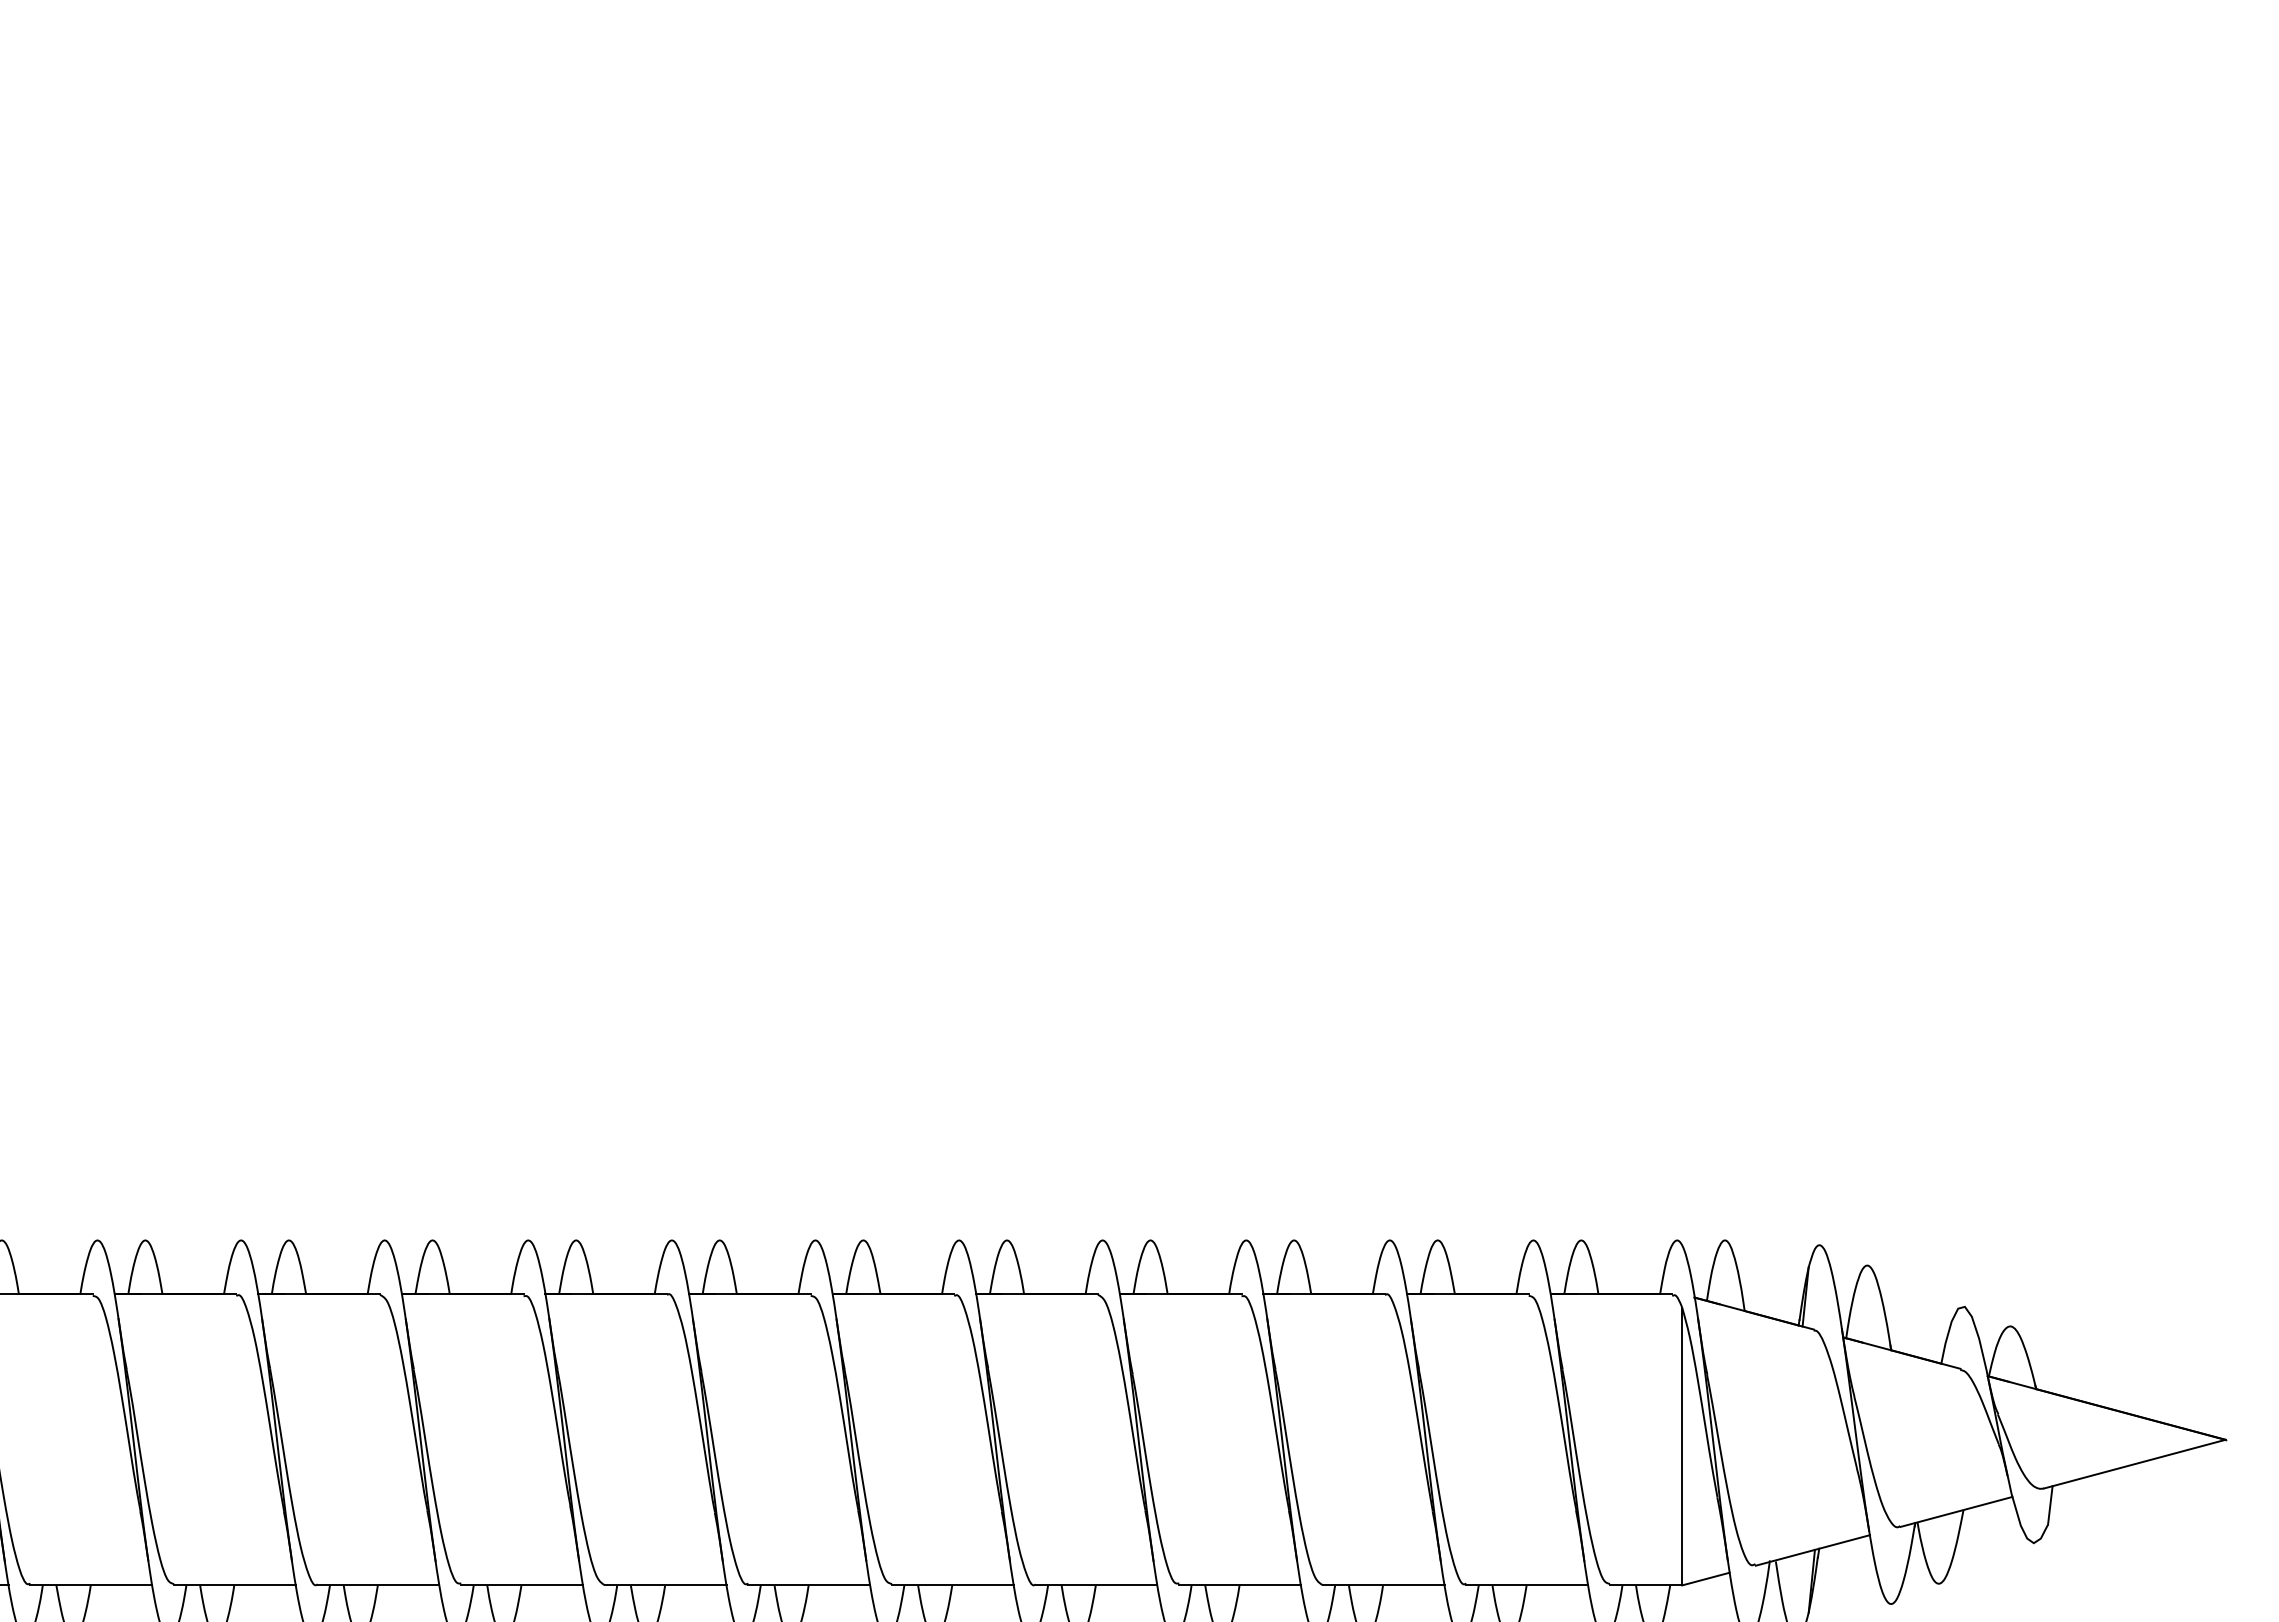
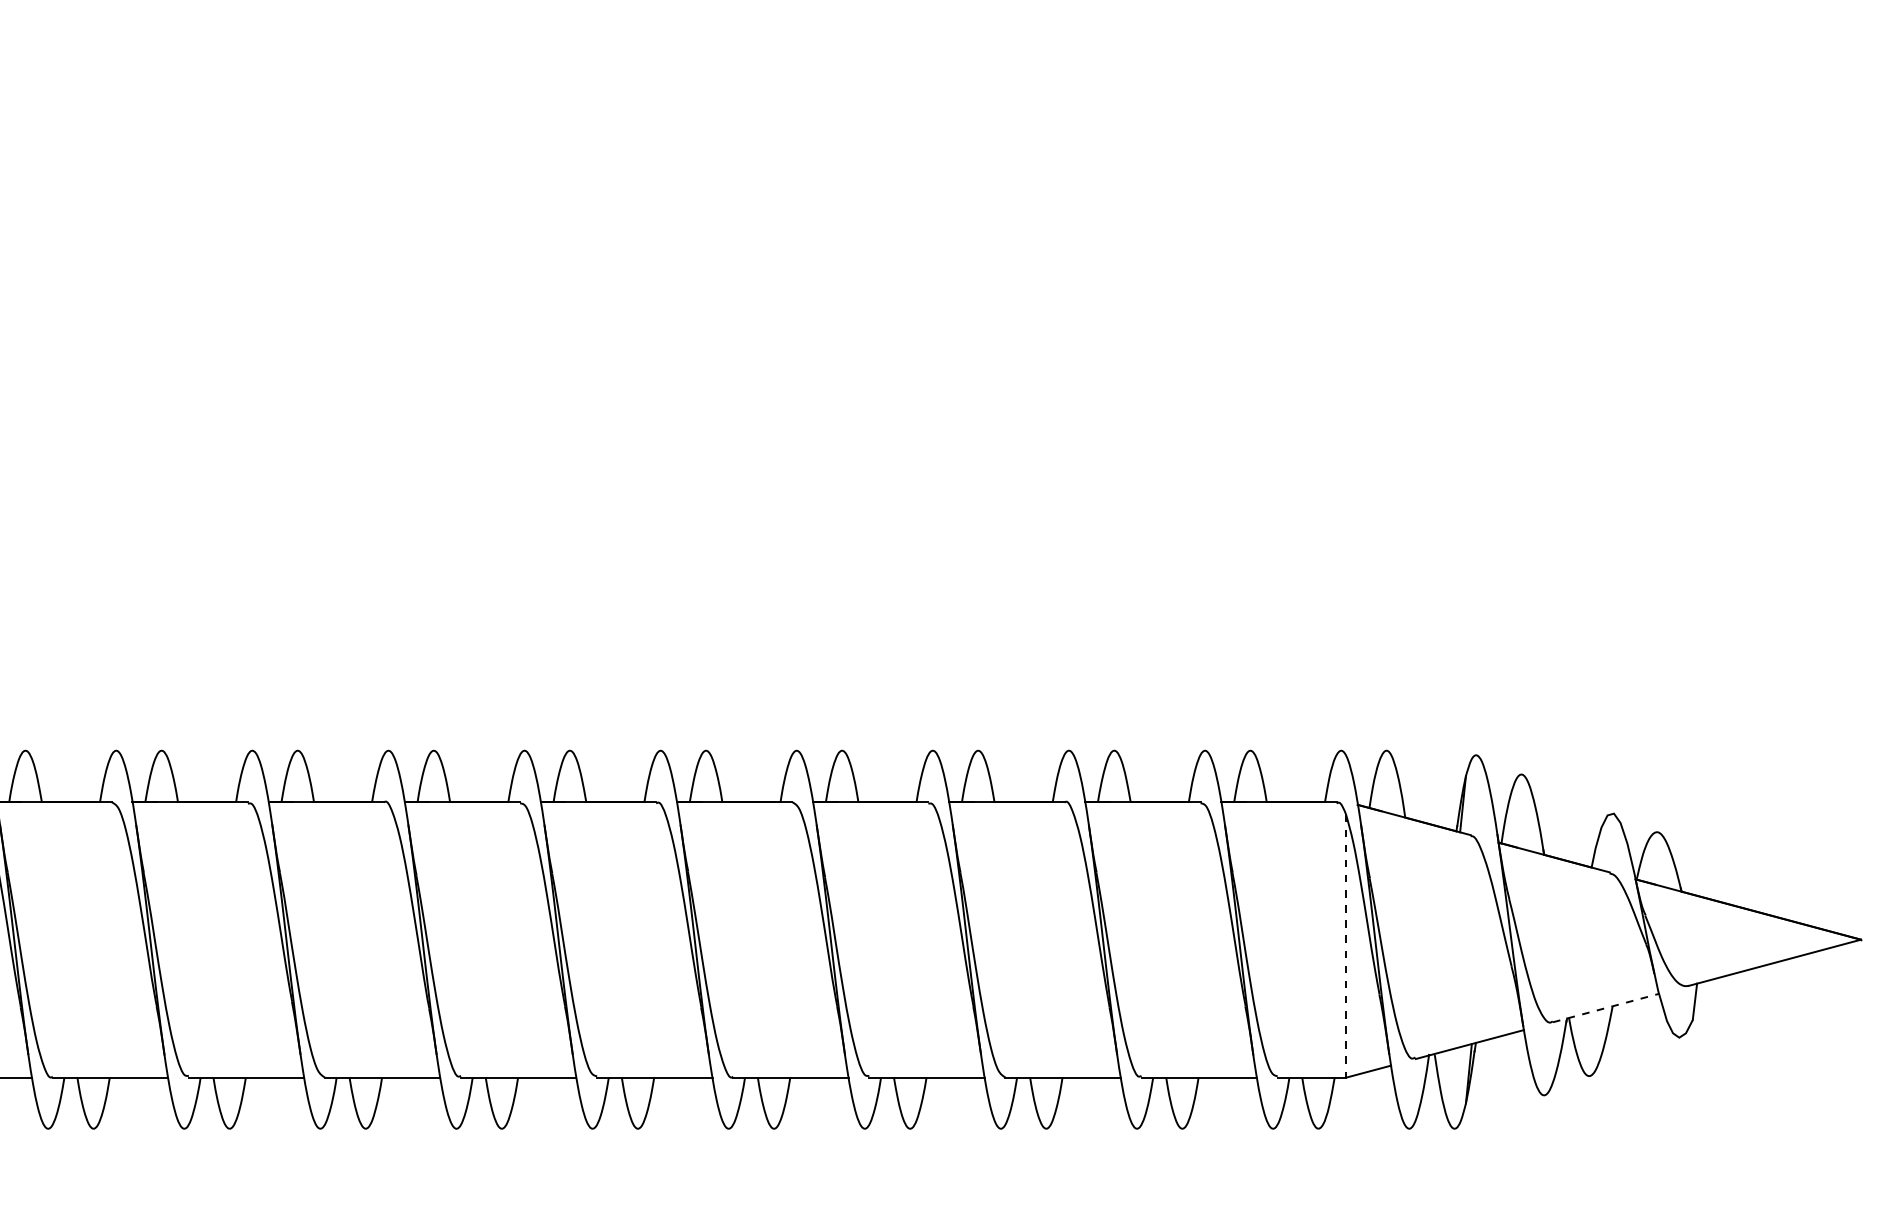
line: (1682, 1446) -> (1346, 946), solid -> dashed
line: (1956, 1511) -> (1606, 1007), solid -> dashed

